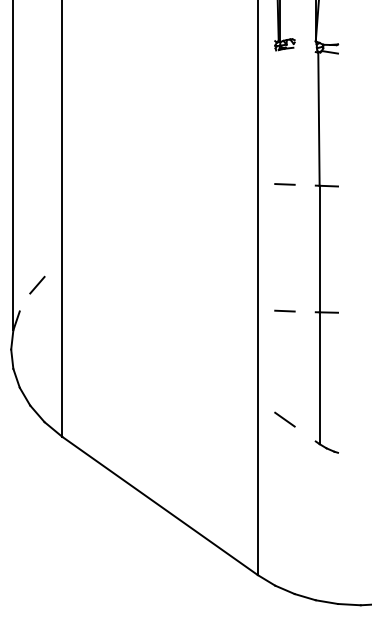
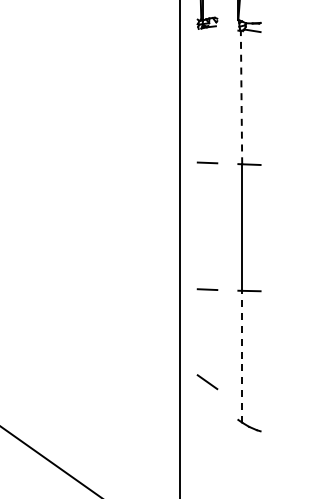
line: (318, 119) -> (241, 98), solid -> dashed
line: (319, 378) -> (242, 357), solid -> dashed
line: (284, 419) -> (207, 382), moved

